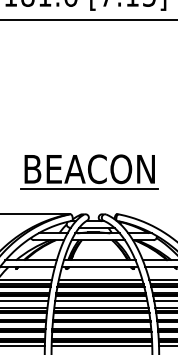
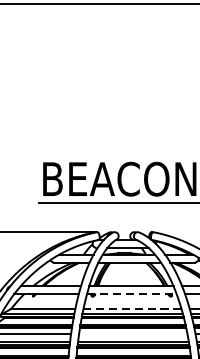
line: (100, 267) -> (132, 294), solid -> dashed
line: (100, 279) -> (132, 308), solid -> dashed
line: (101, 301) -> (133, 334), removed

